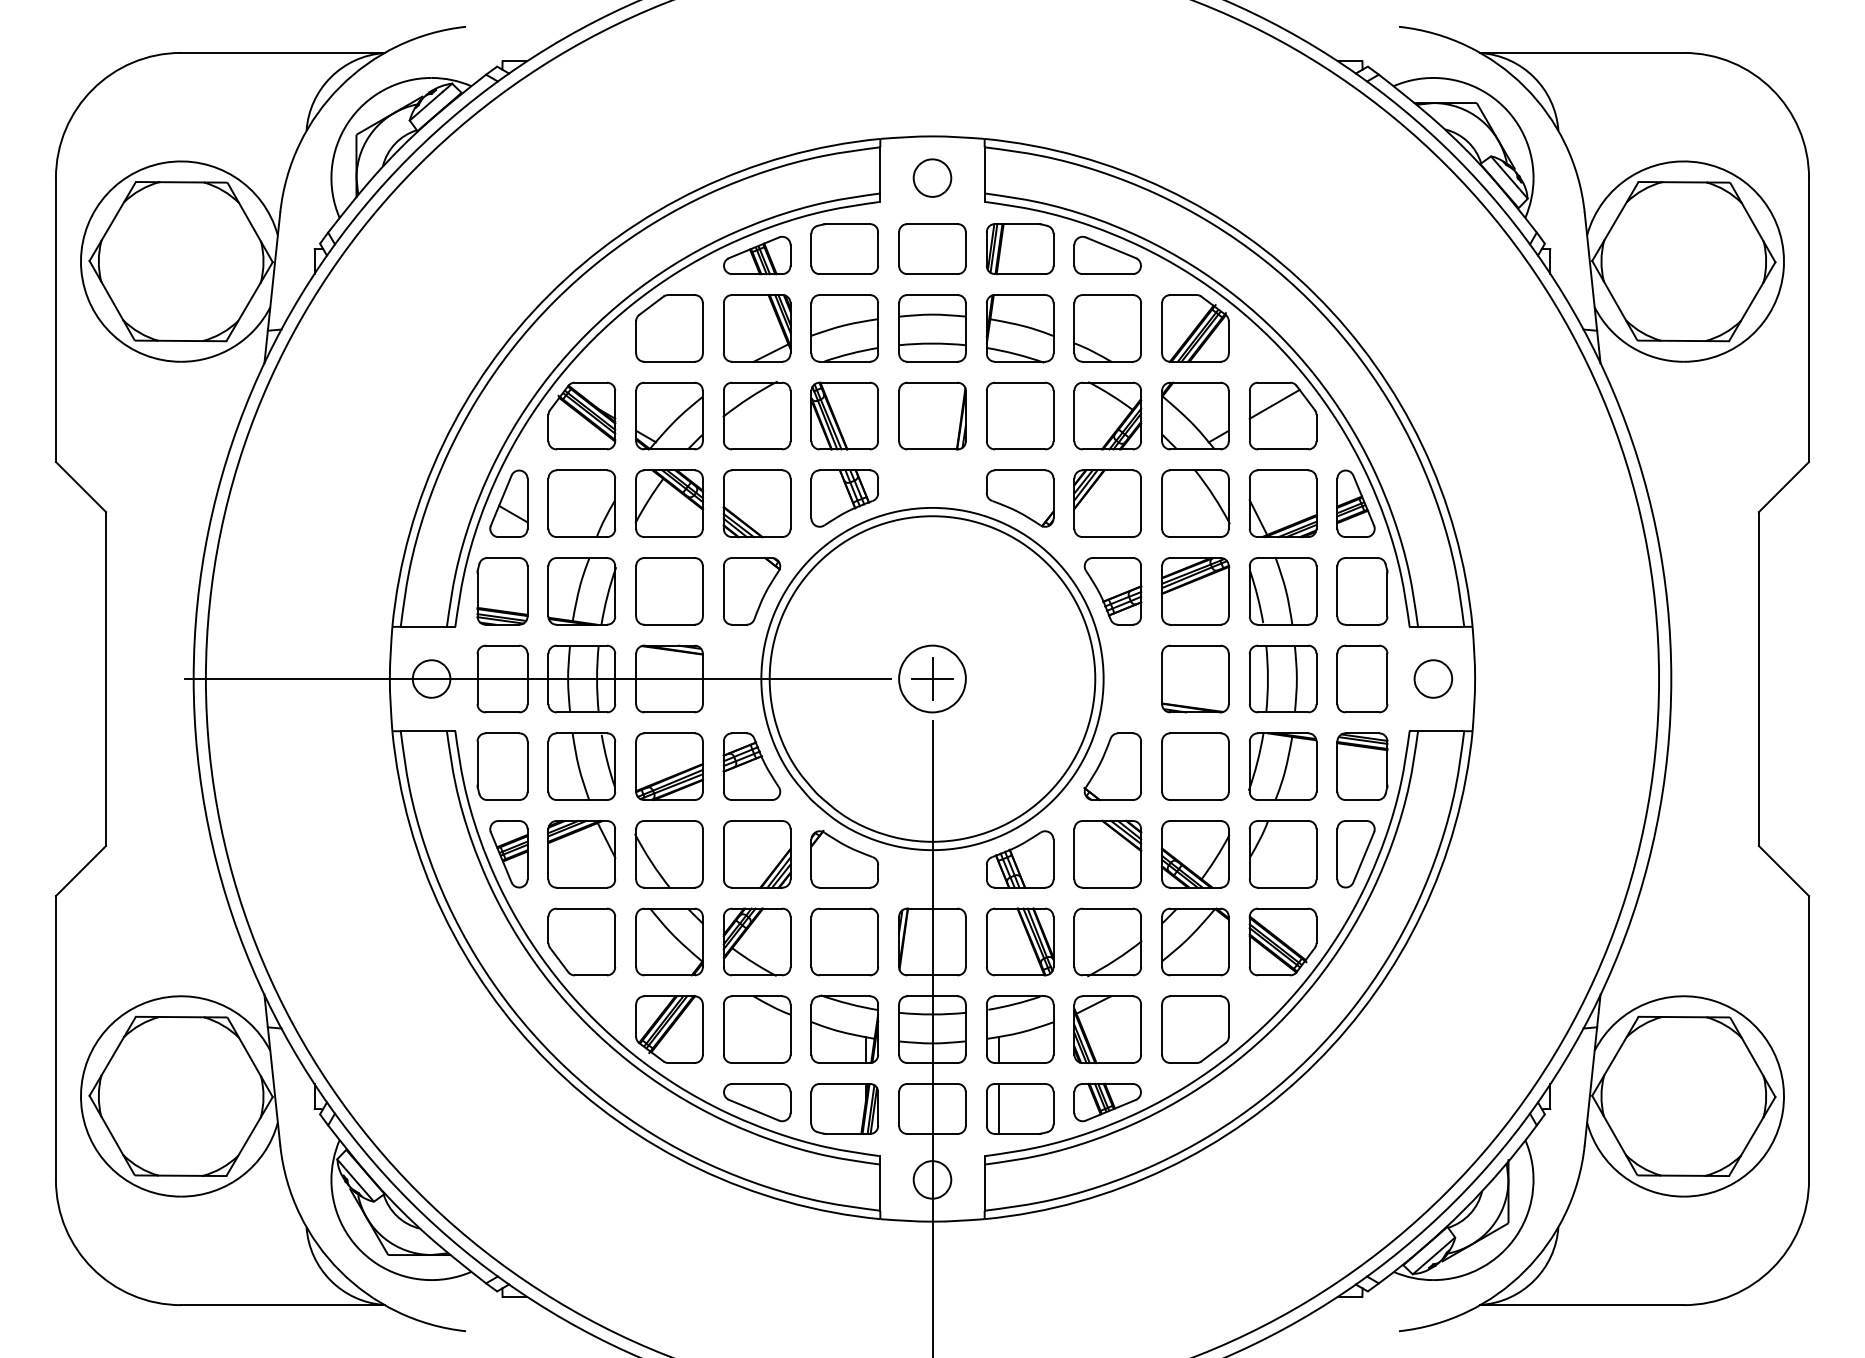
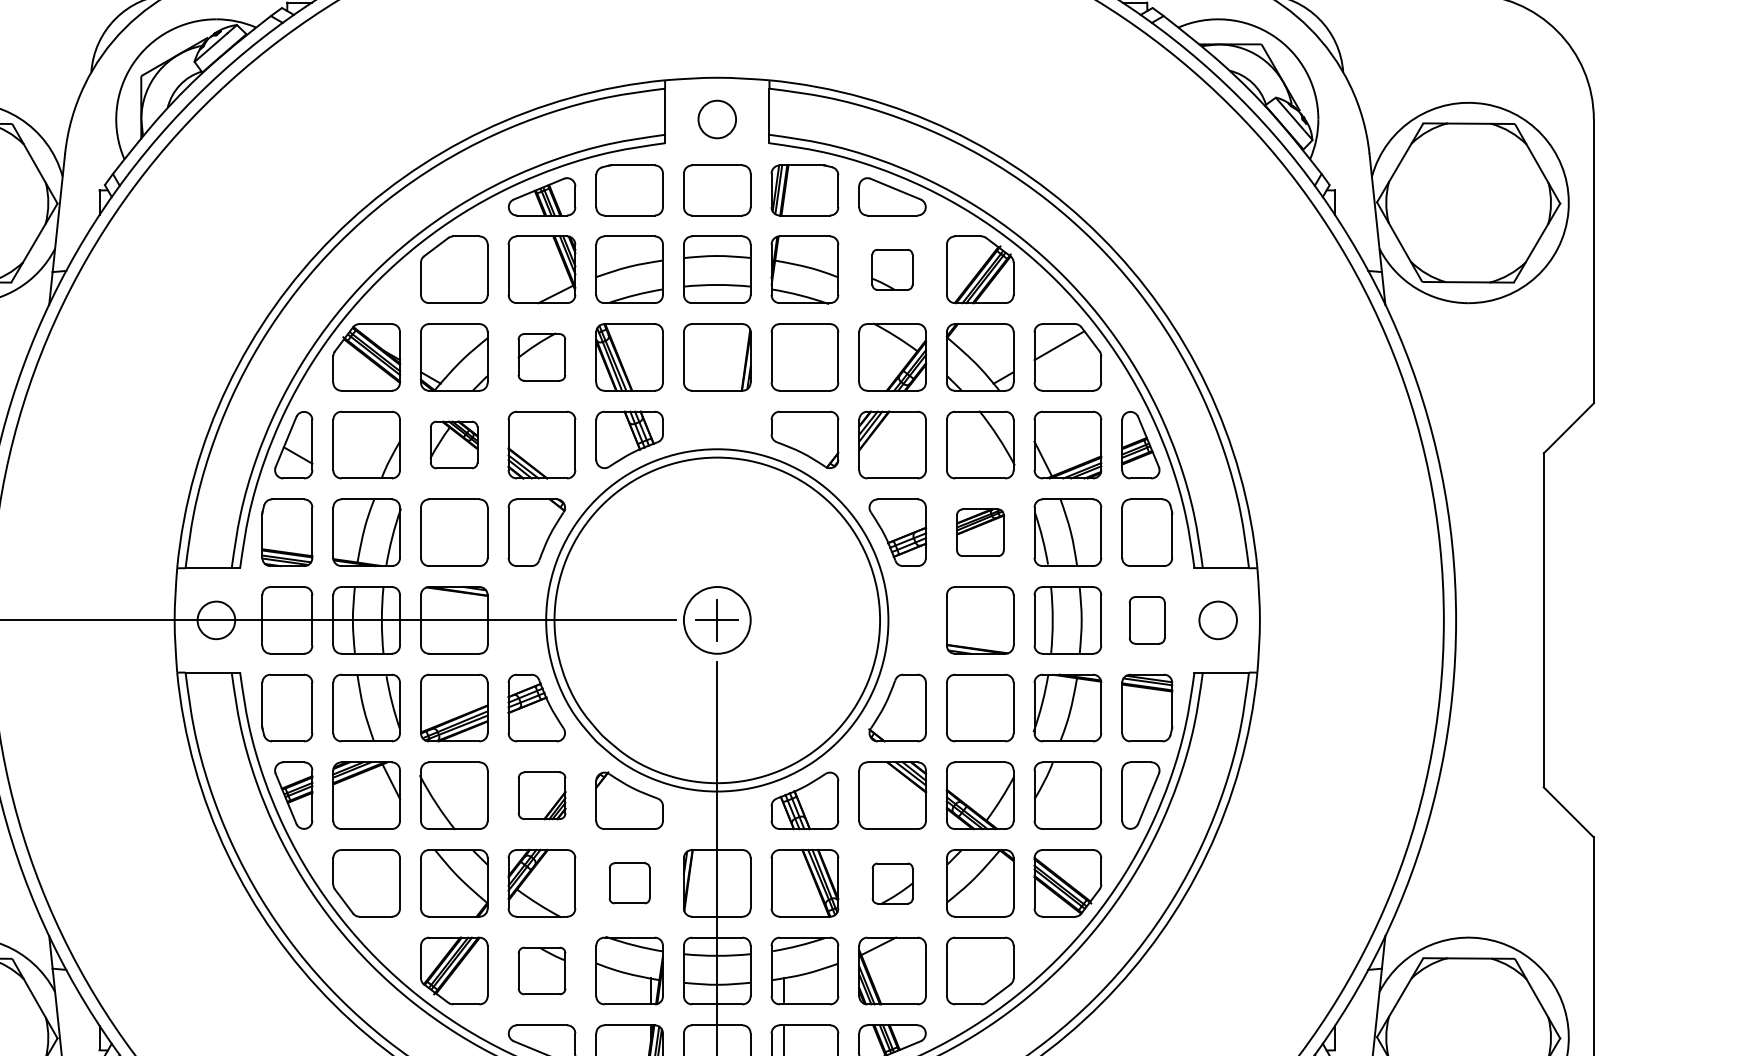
part: (1107, 328) -> (892, 269), size x0.6
part: (756, 415) -> (541, 356), size x0.7
part: (668, 503) -> (453, 444), size x0.7
part: (1195, 591) -> (980, 532), size x0.7
part: (1362, 678) -> (1147, 619), size x0.7
part: (757, 854) -> (542, 795), size x0.7
part: (844, 941) -> (629, 882), size x0.6
part: (1107, 942) -> (892, 883), size x0.6
part: (757, 1029) -> (542, 970), size x0.7

